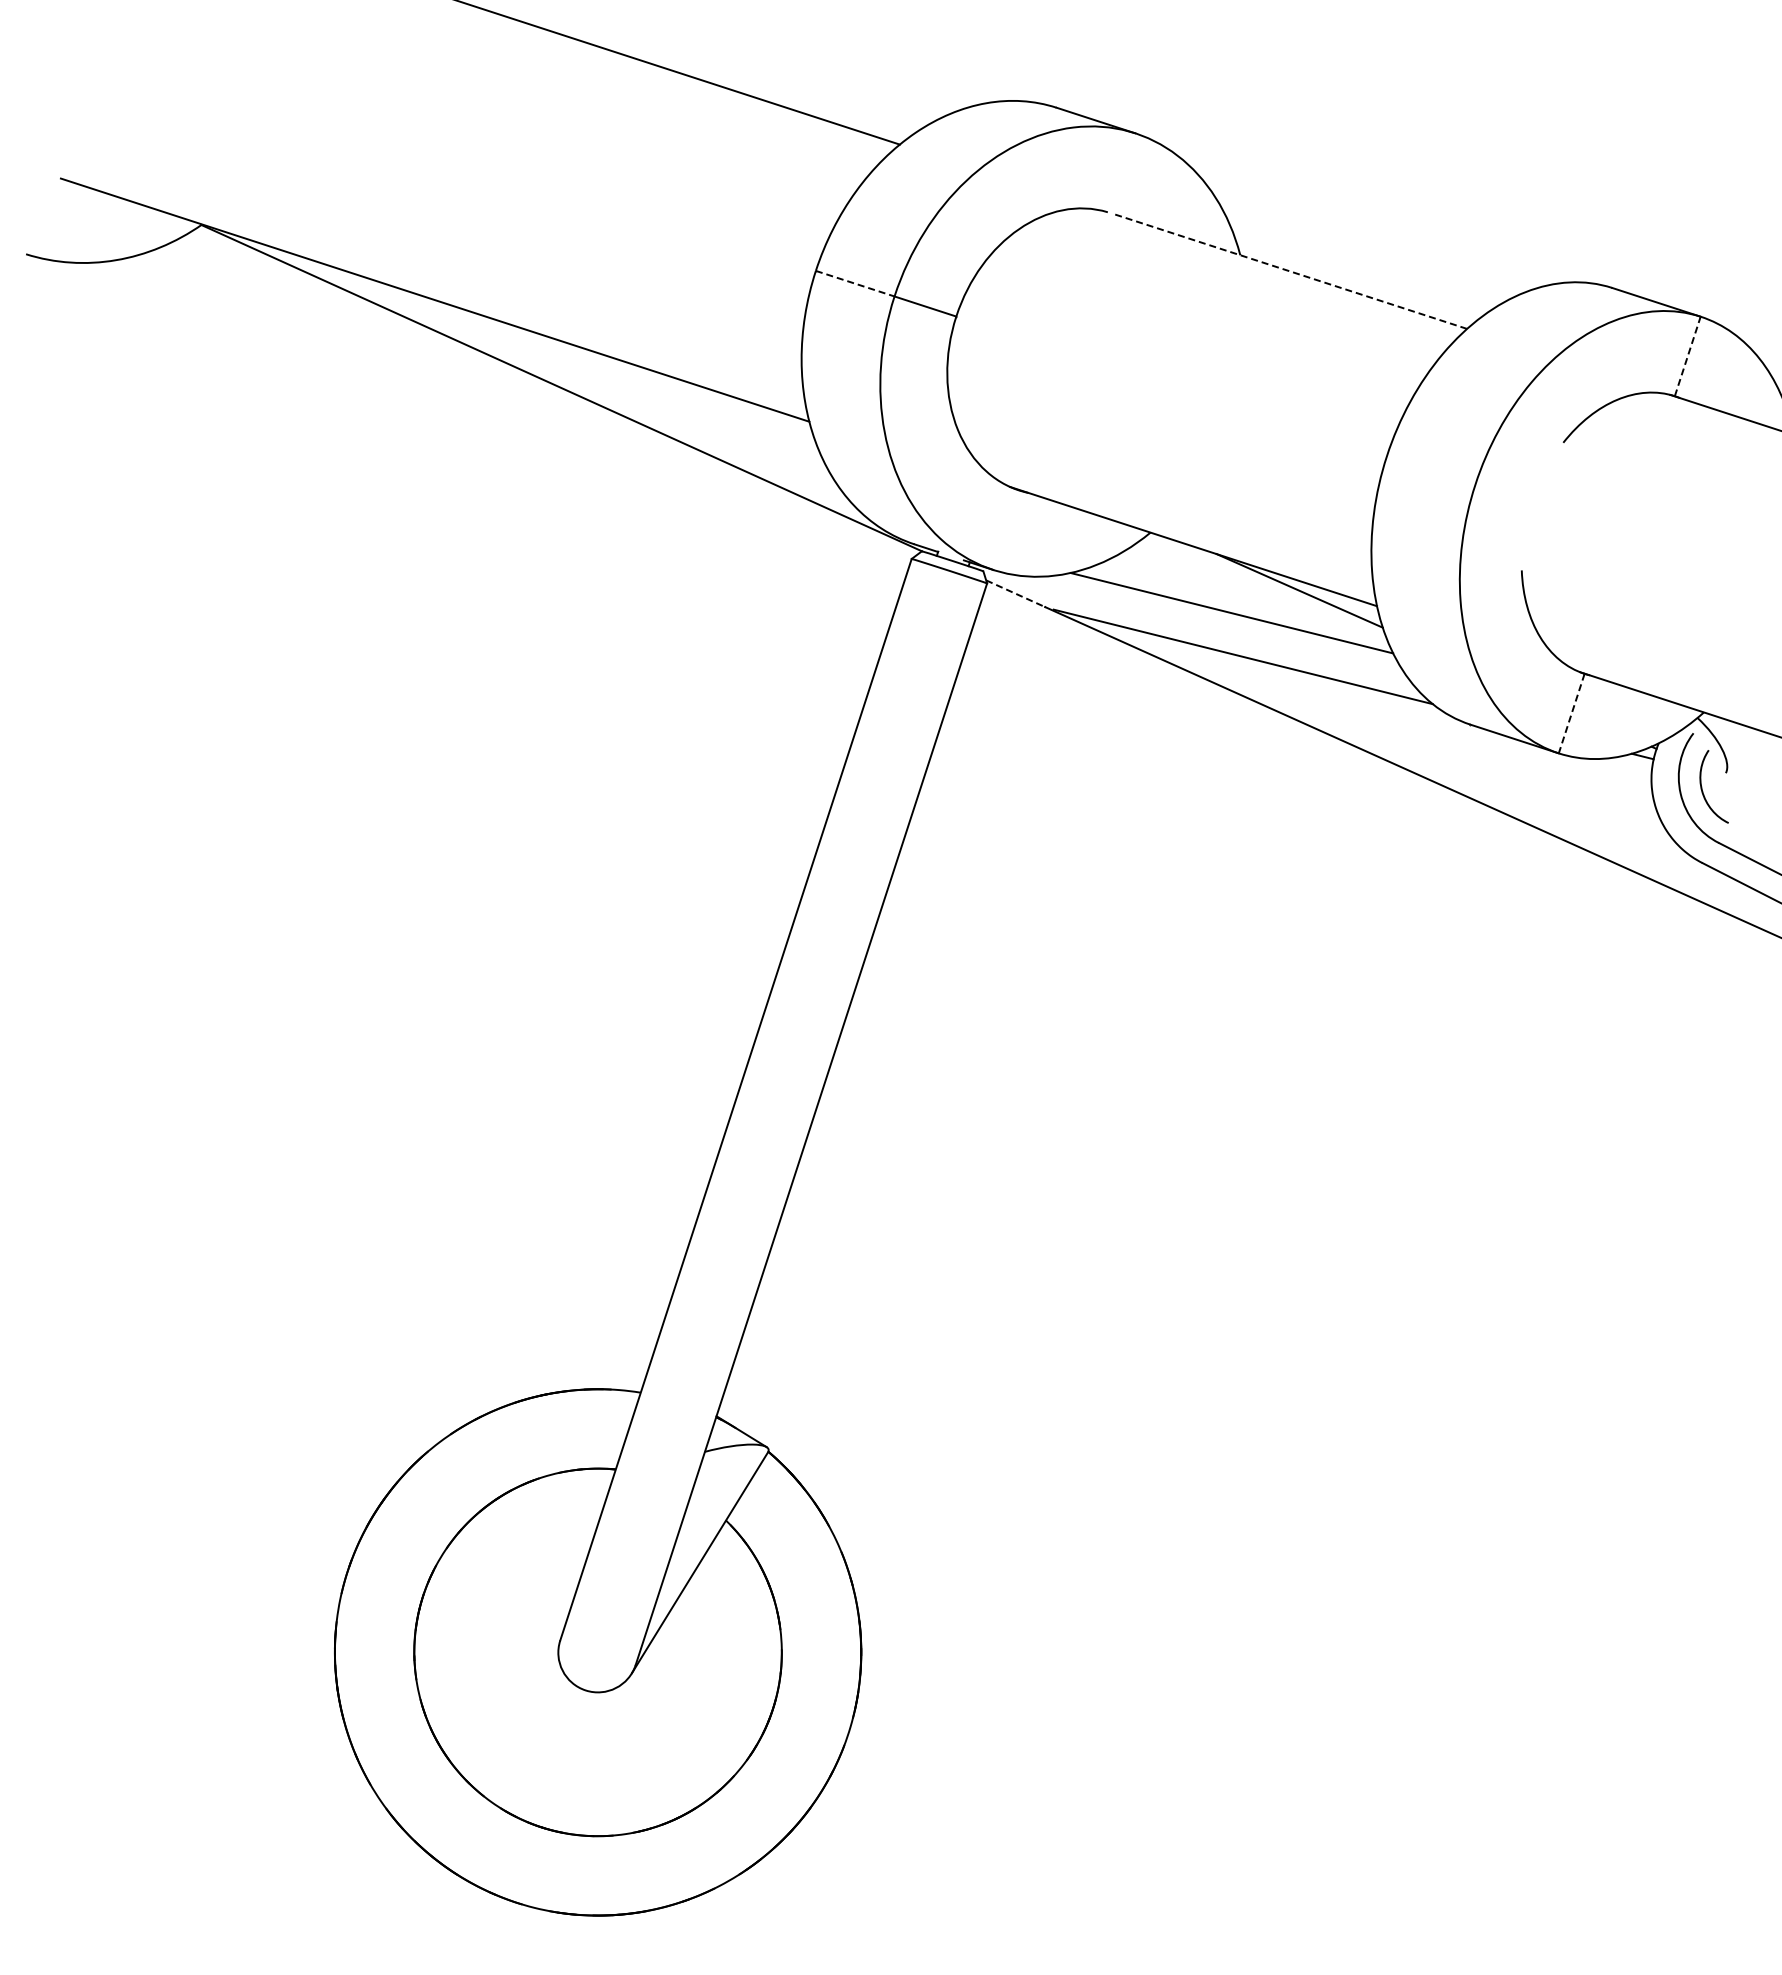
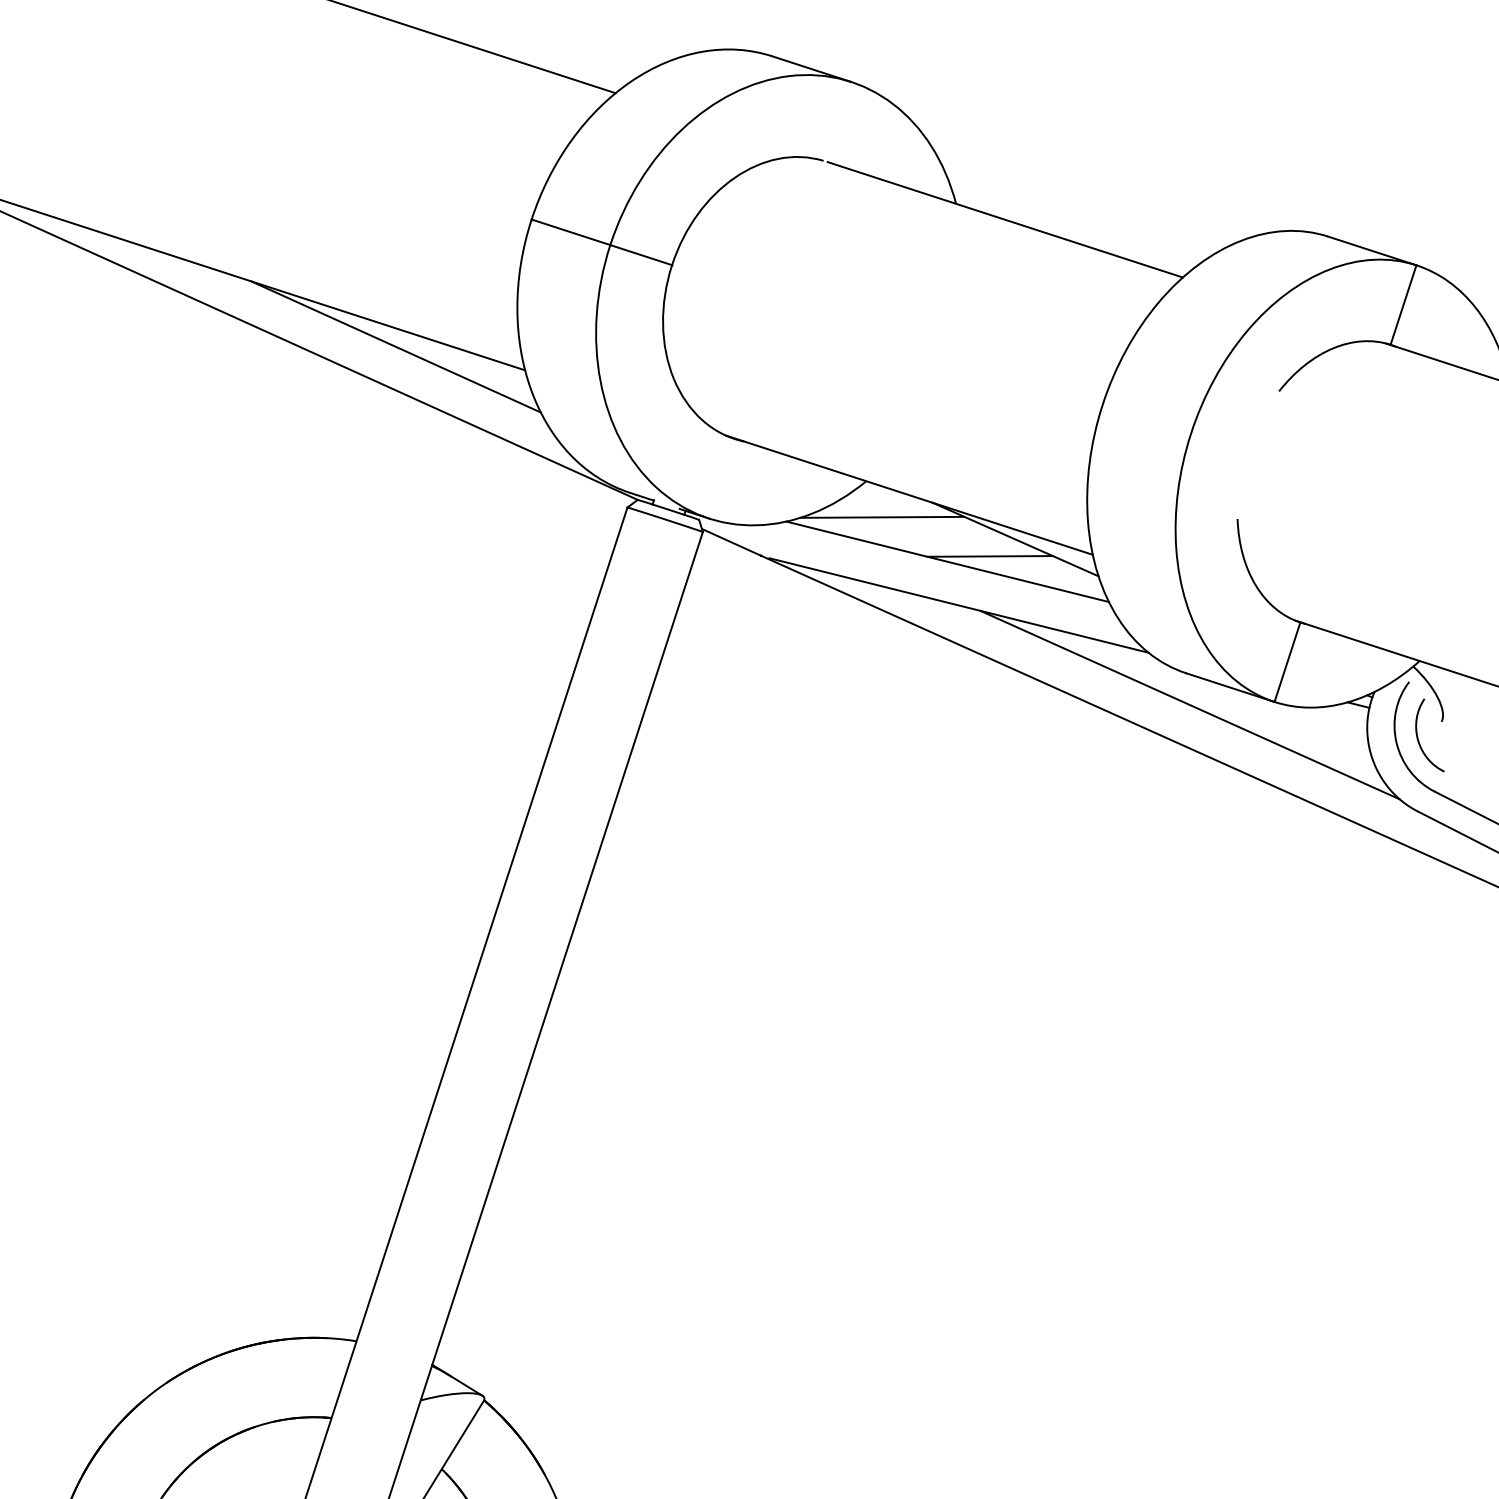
line: (1289, 271) -> (1005, 220), dashed -> solid
line: (855, 283) -> (571, 232), dashed -> solid
line: (1687, 356) -> (1403, 305), dashed -> solid
line: (680, 397) -> (396, 346), added
line: (1166, 568) -> (882, 517), added
line: (1015, 593) -> (731, 542), dashed -> solid
line: (1274, 607) -> (990, 556), added
line: (1571, 713) -> (1287, 662), dashed -> solid
line: (1474, 756) -> (1190, 705), added

